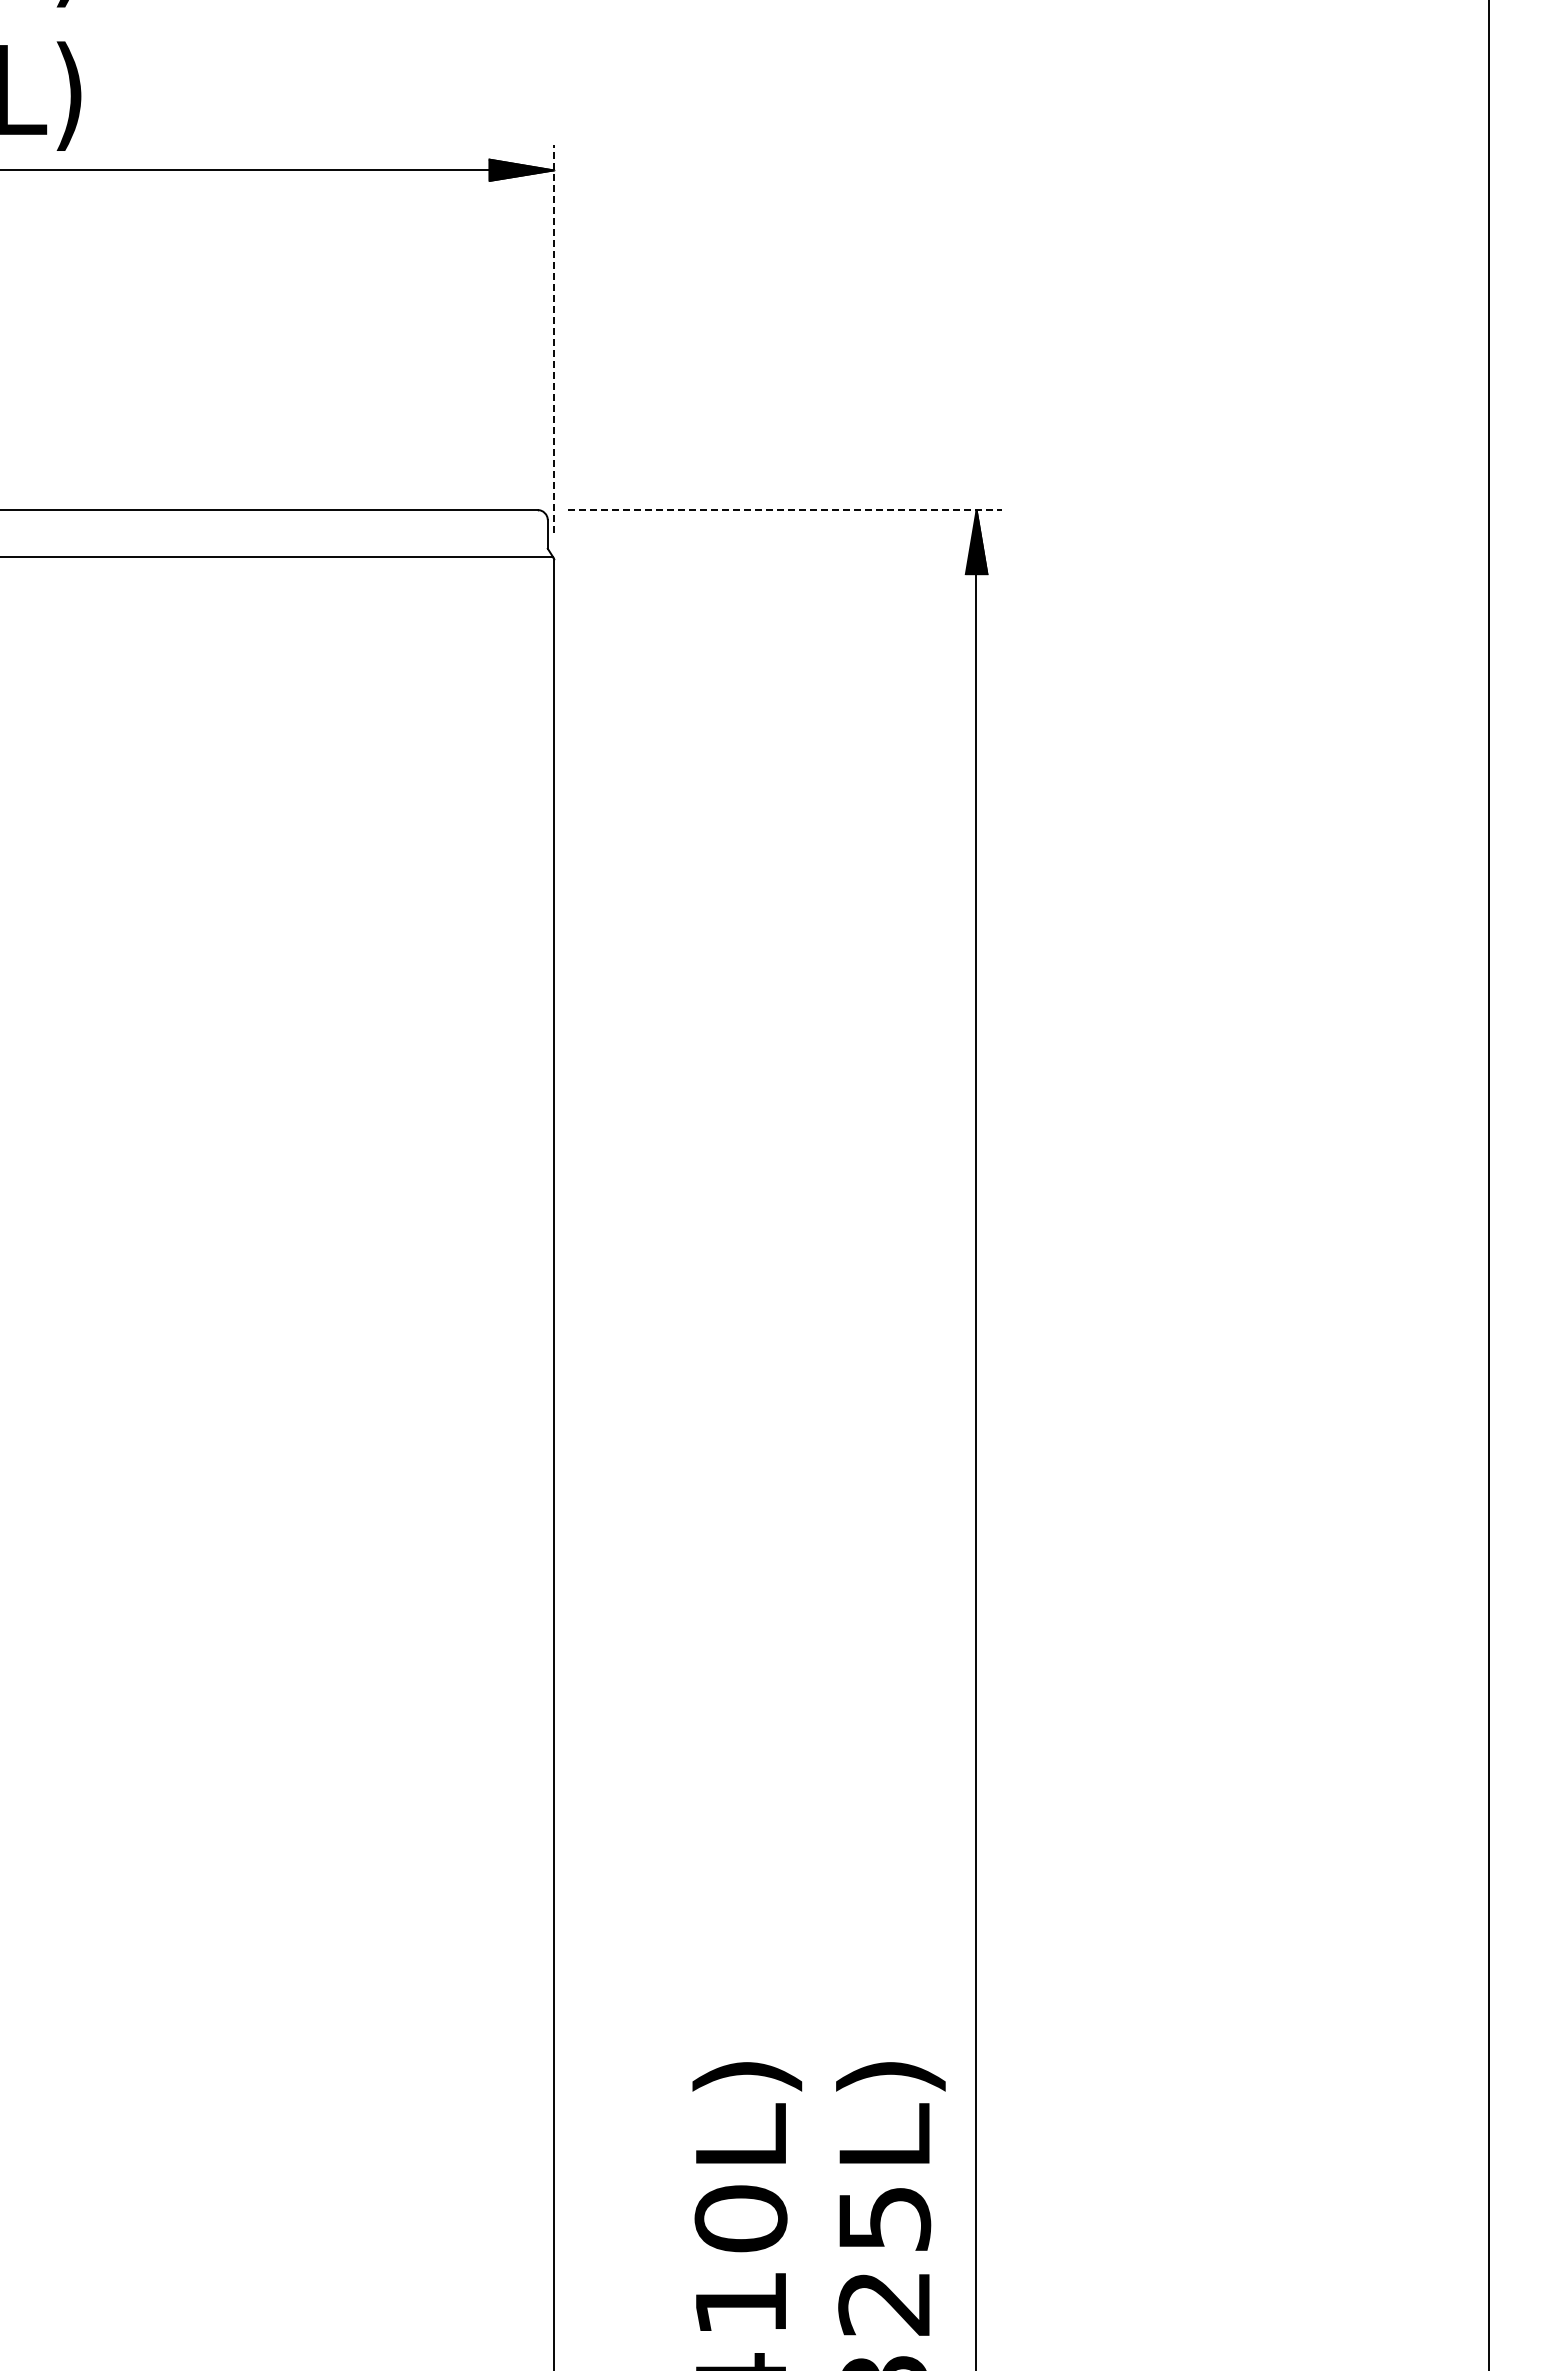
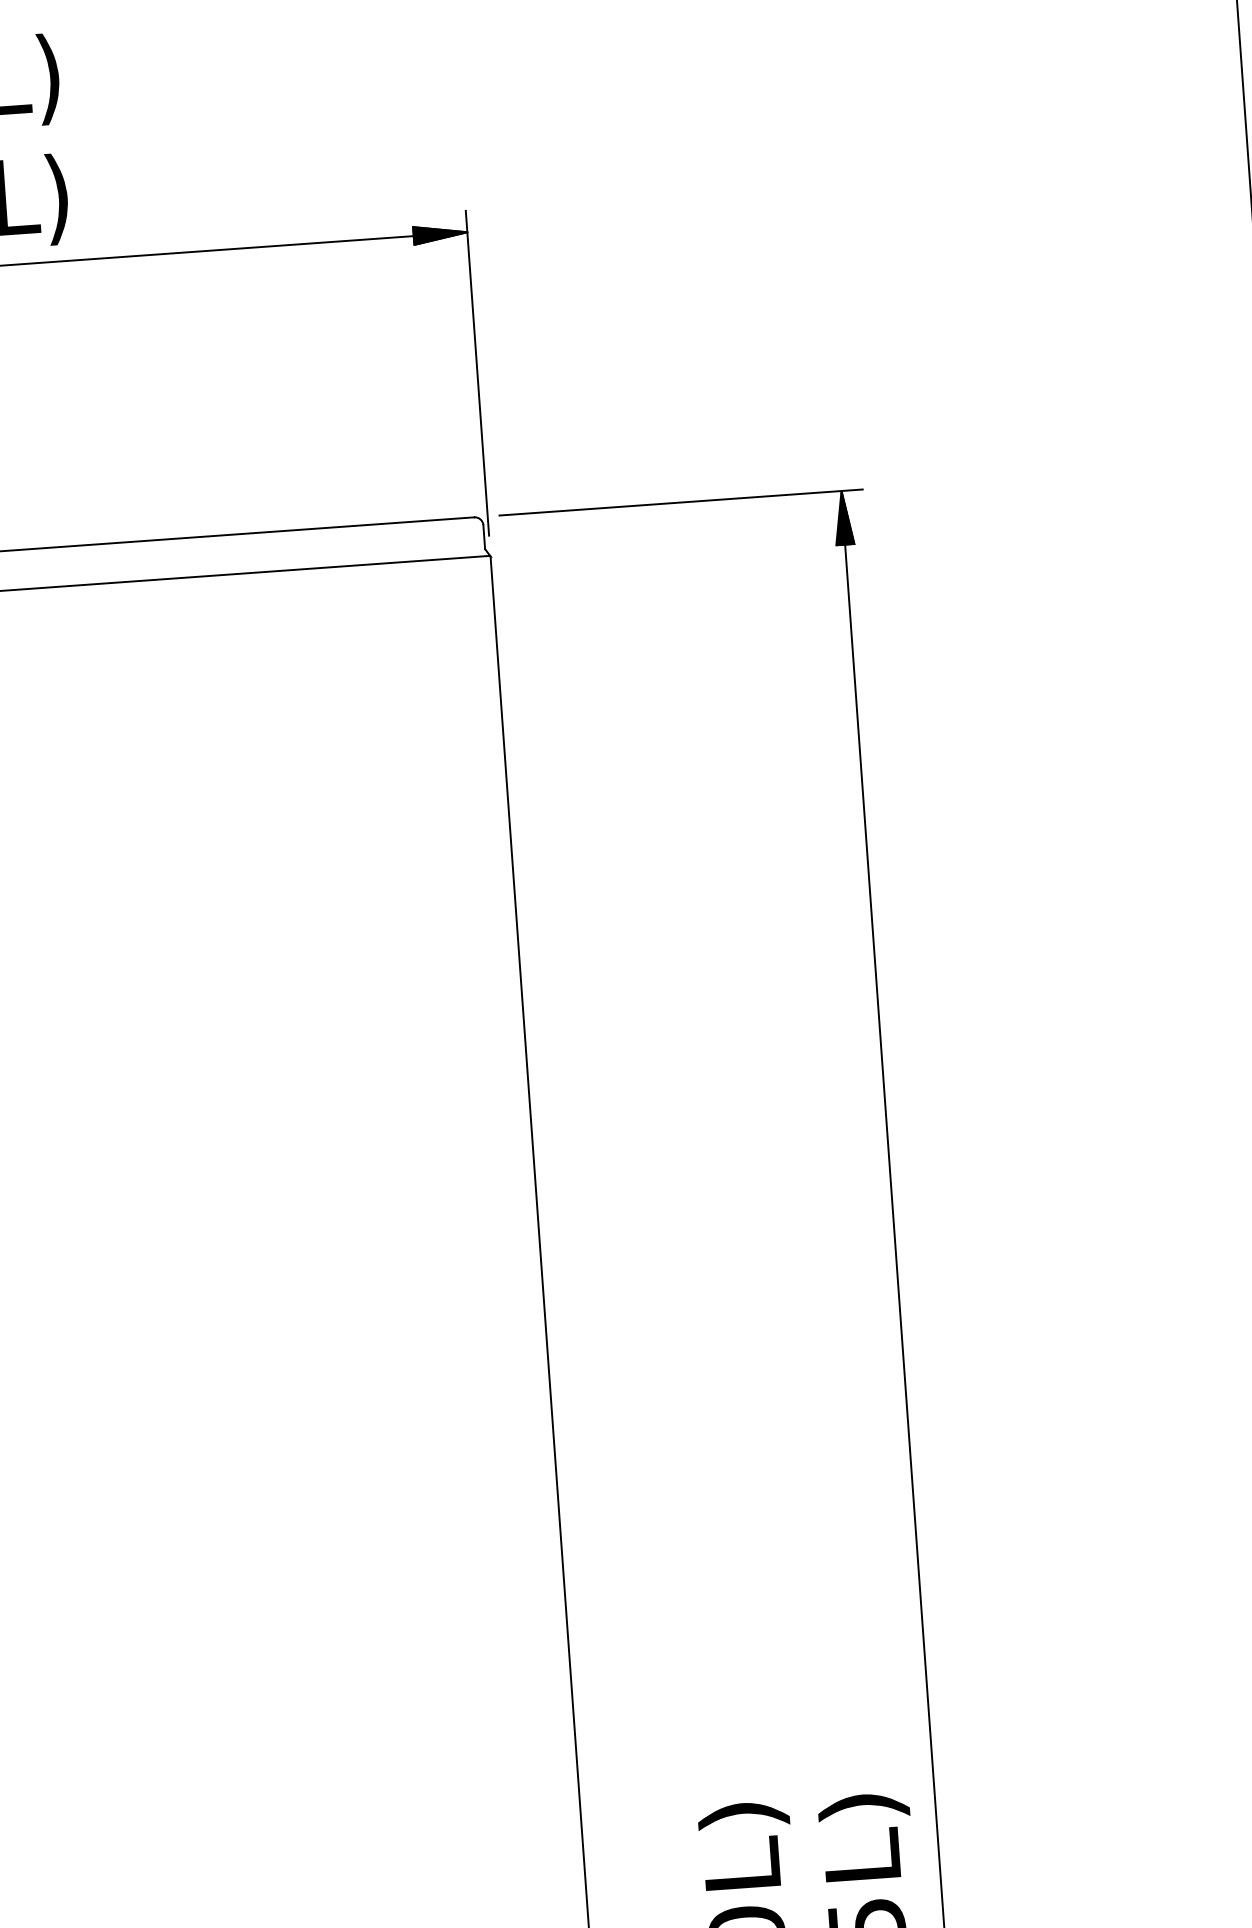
line: (553, 338) -> (477, 372), dashed -> solid
line: (785, 510) -> (681, 502), dashed -> solid

